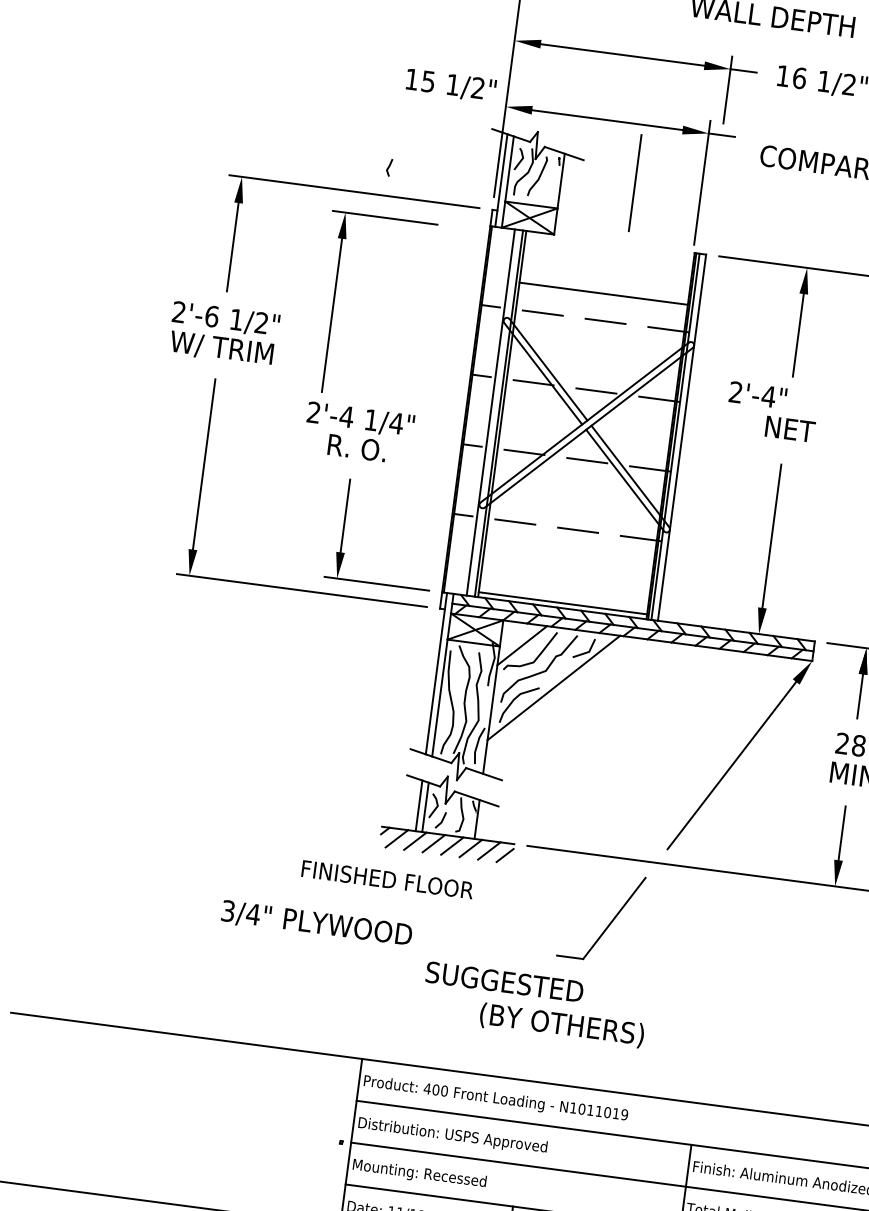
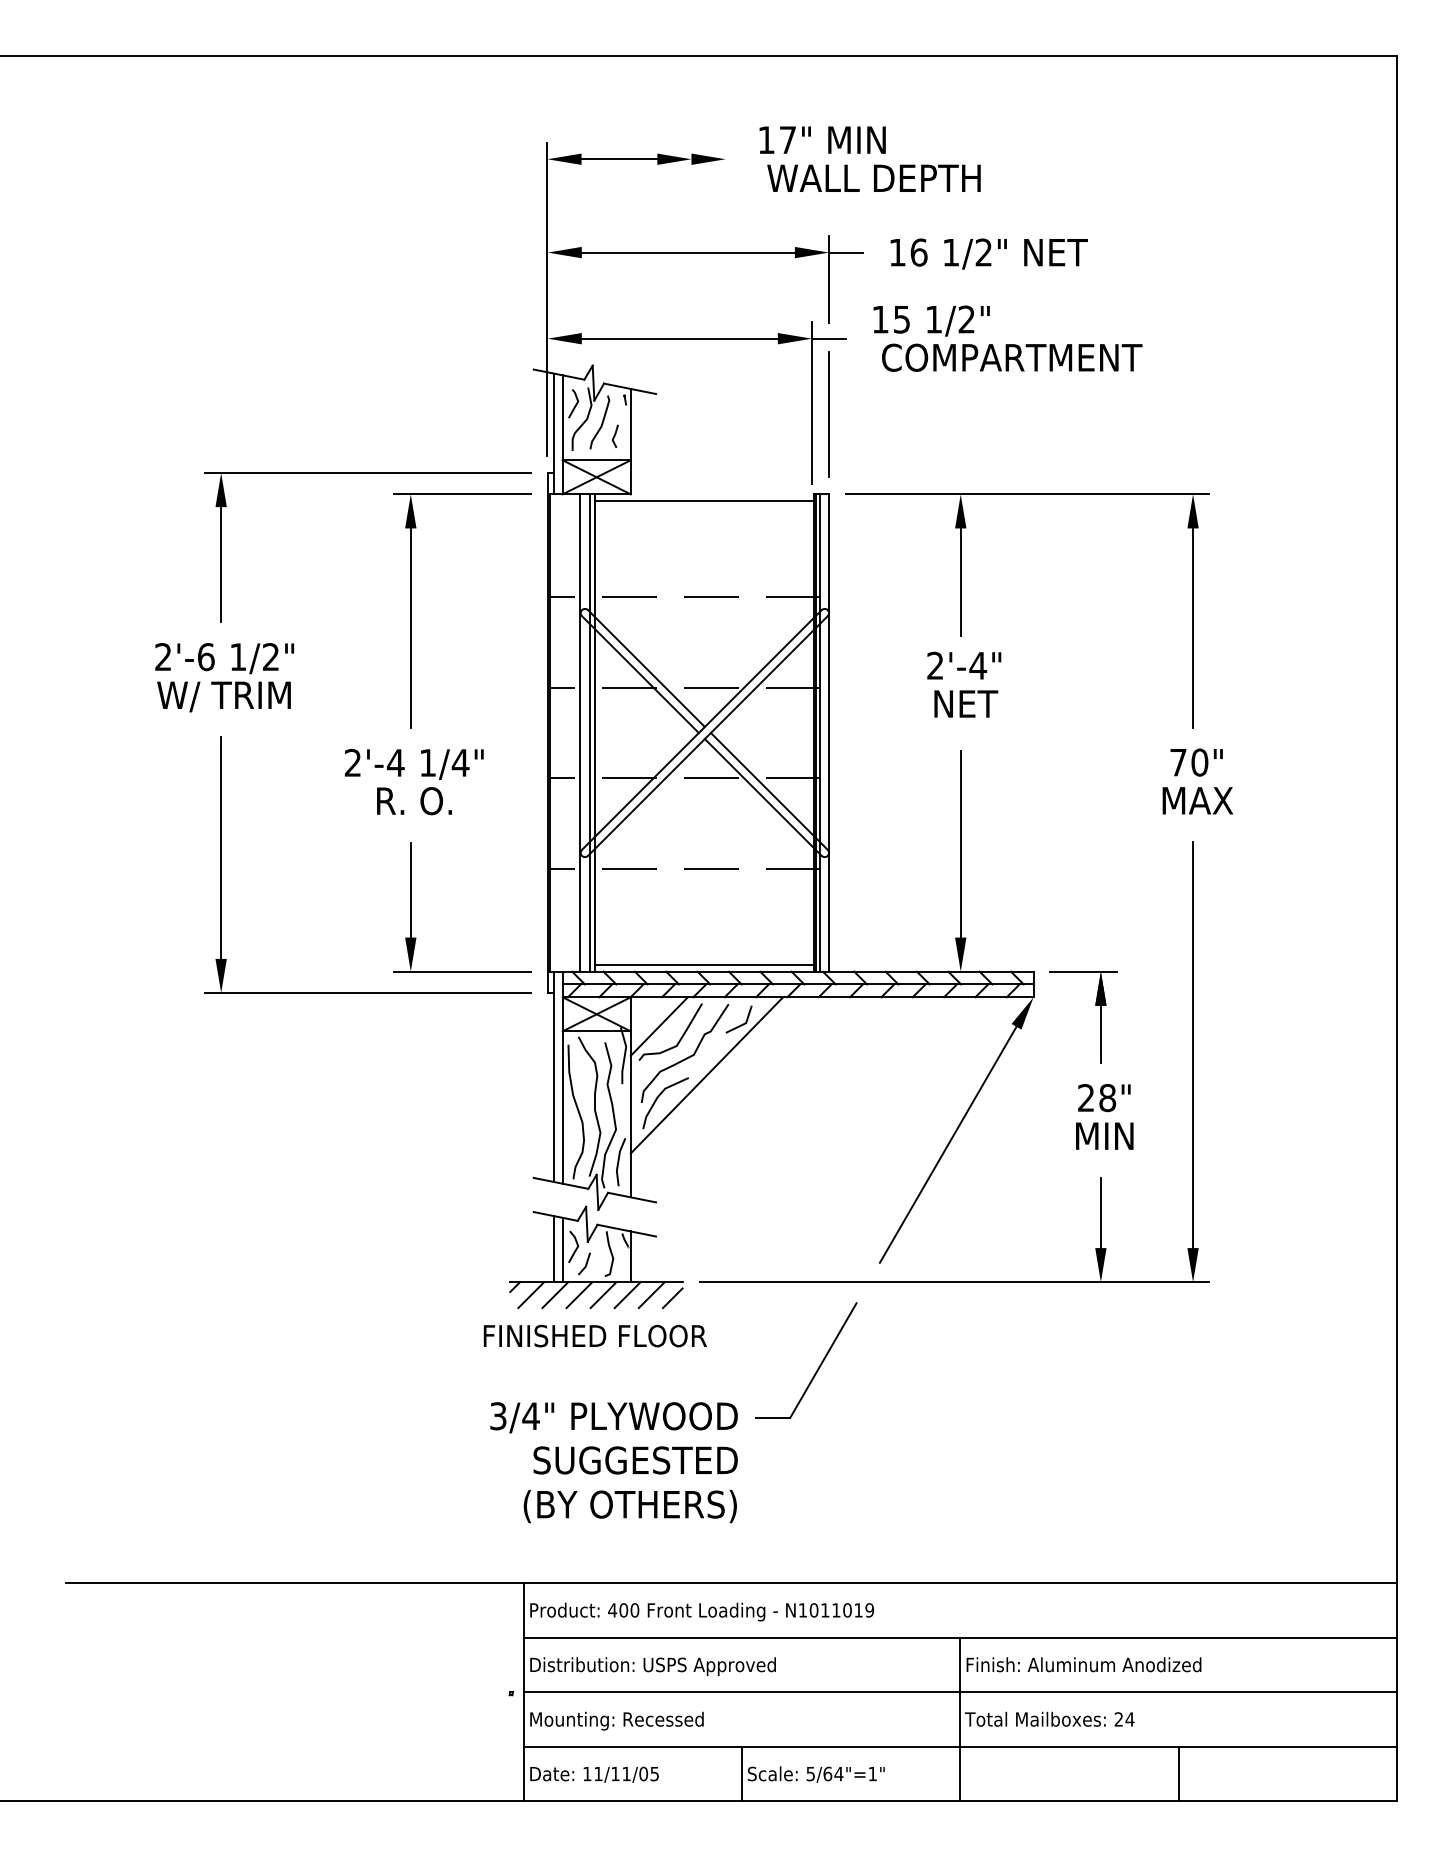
text: (451, 85) -> (931, 320), moved
line: (388, 166) -> (614, 435), moved
line: (634, 182) -> (828, 414), moved
line: (603, 293) -> (704, 500), moved
part: (334, 301) -> (411, 610), moved
text: (758, 395) -> (964, 665), moved
text: (387, 879) -> (594, 1335), moved
text: (316, 923) -> (613, 1417), moved
text: (504, 982) -> (635, 1460), moved
text: (561, 1025) -> (629, 1506), moved

